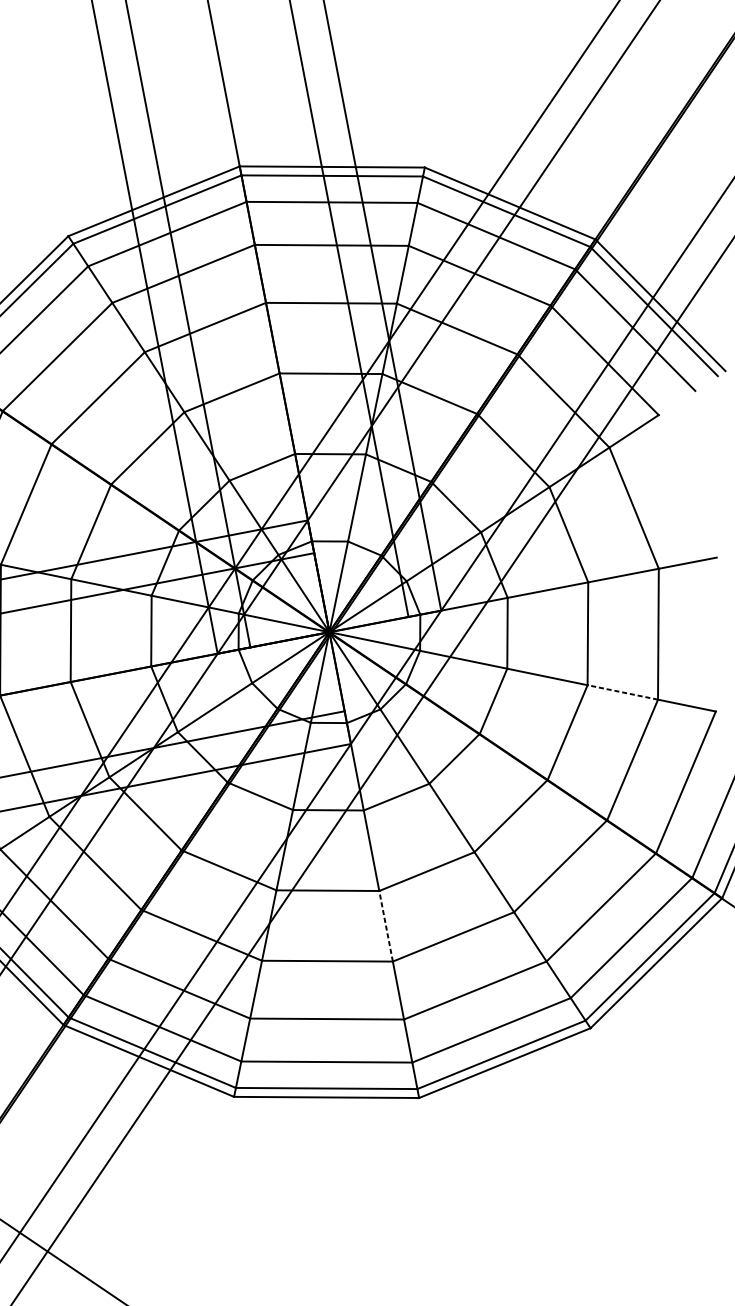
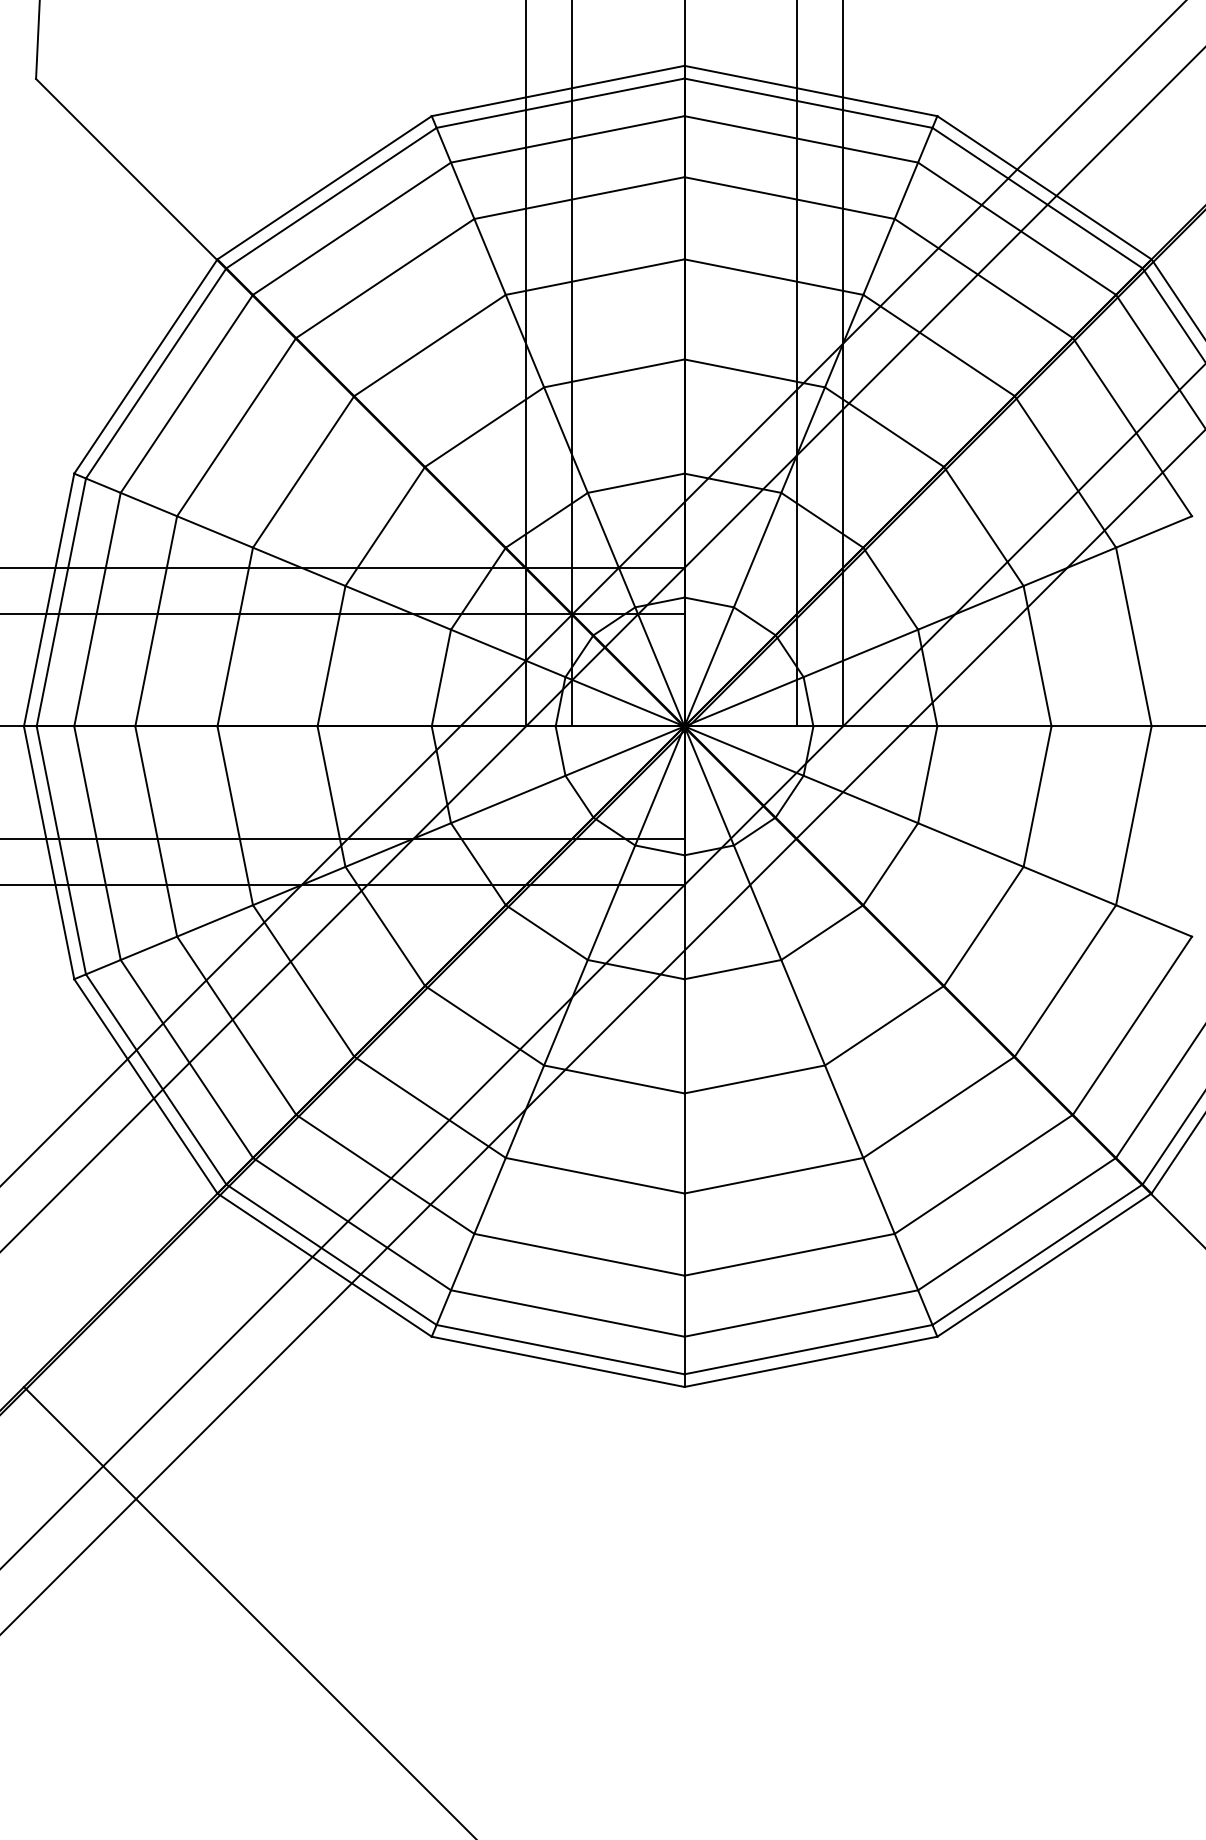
line: (622, 692) -> (1069, 885), dashed -> solid
line: (385, 925) -> (684, 1142), dashed -> solid

